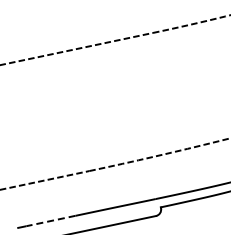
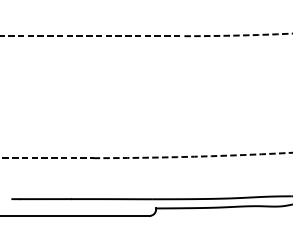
line: (50, 221) -> (45, 199), dashed -> solid

